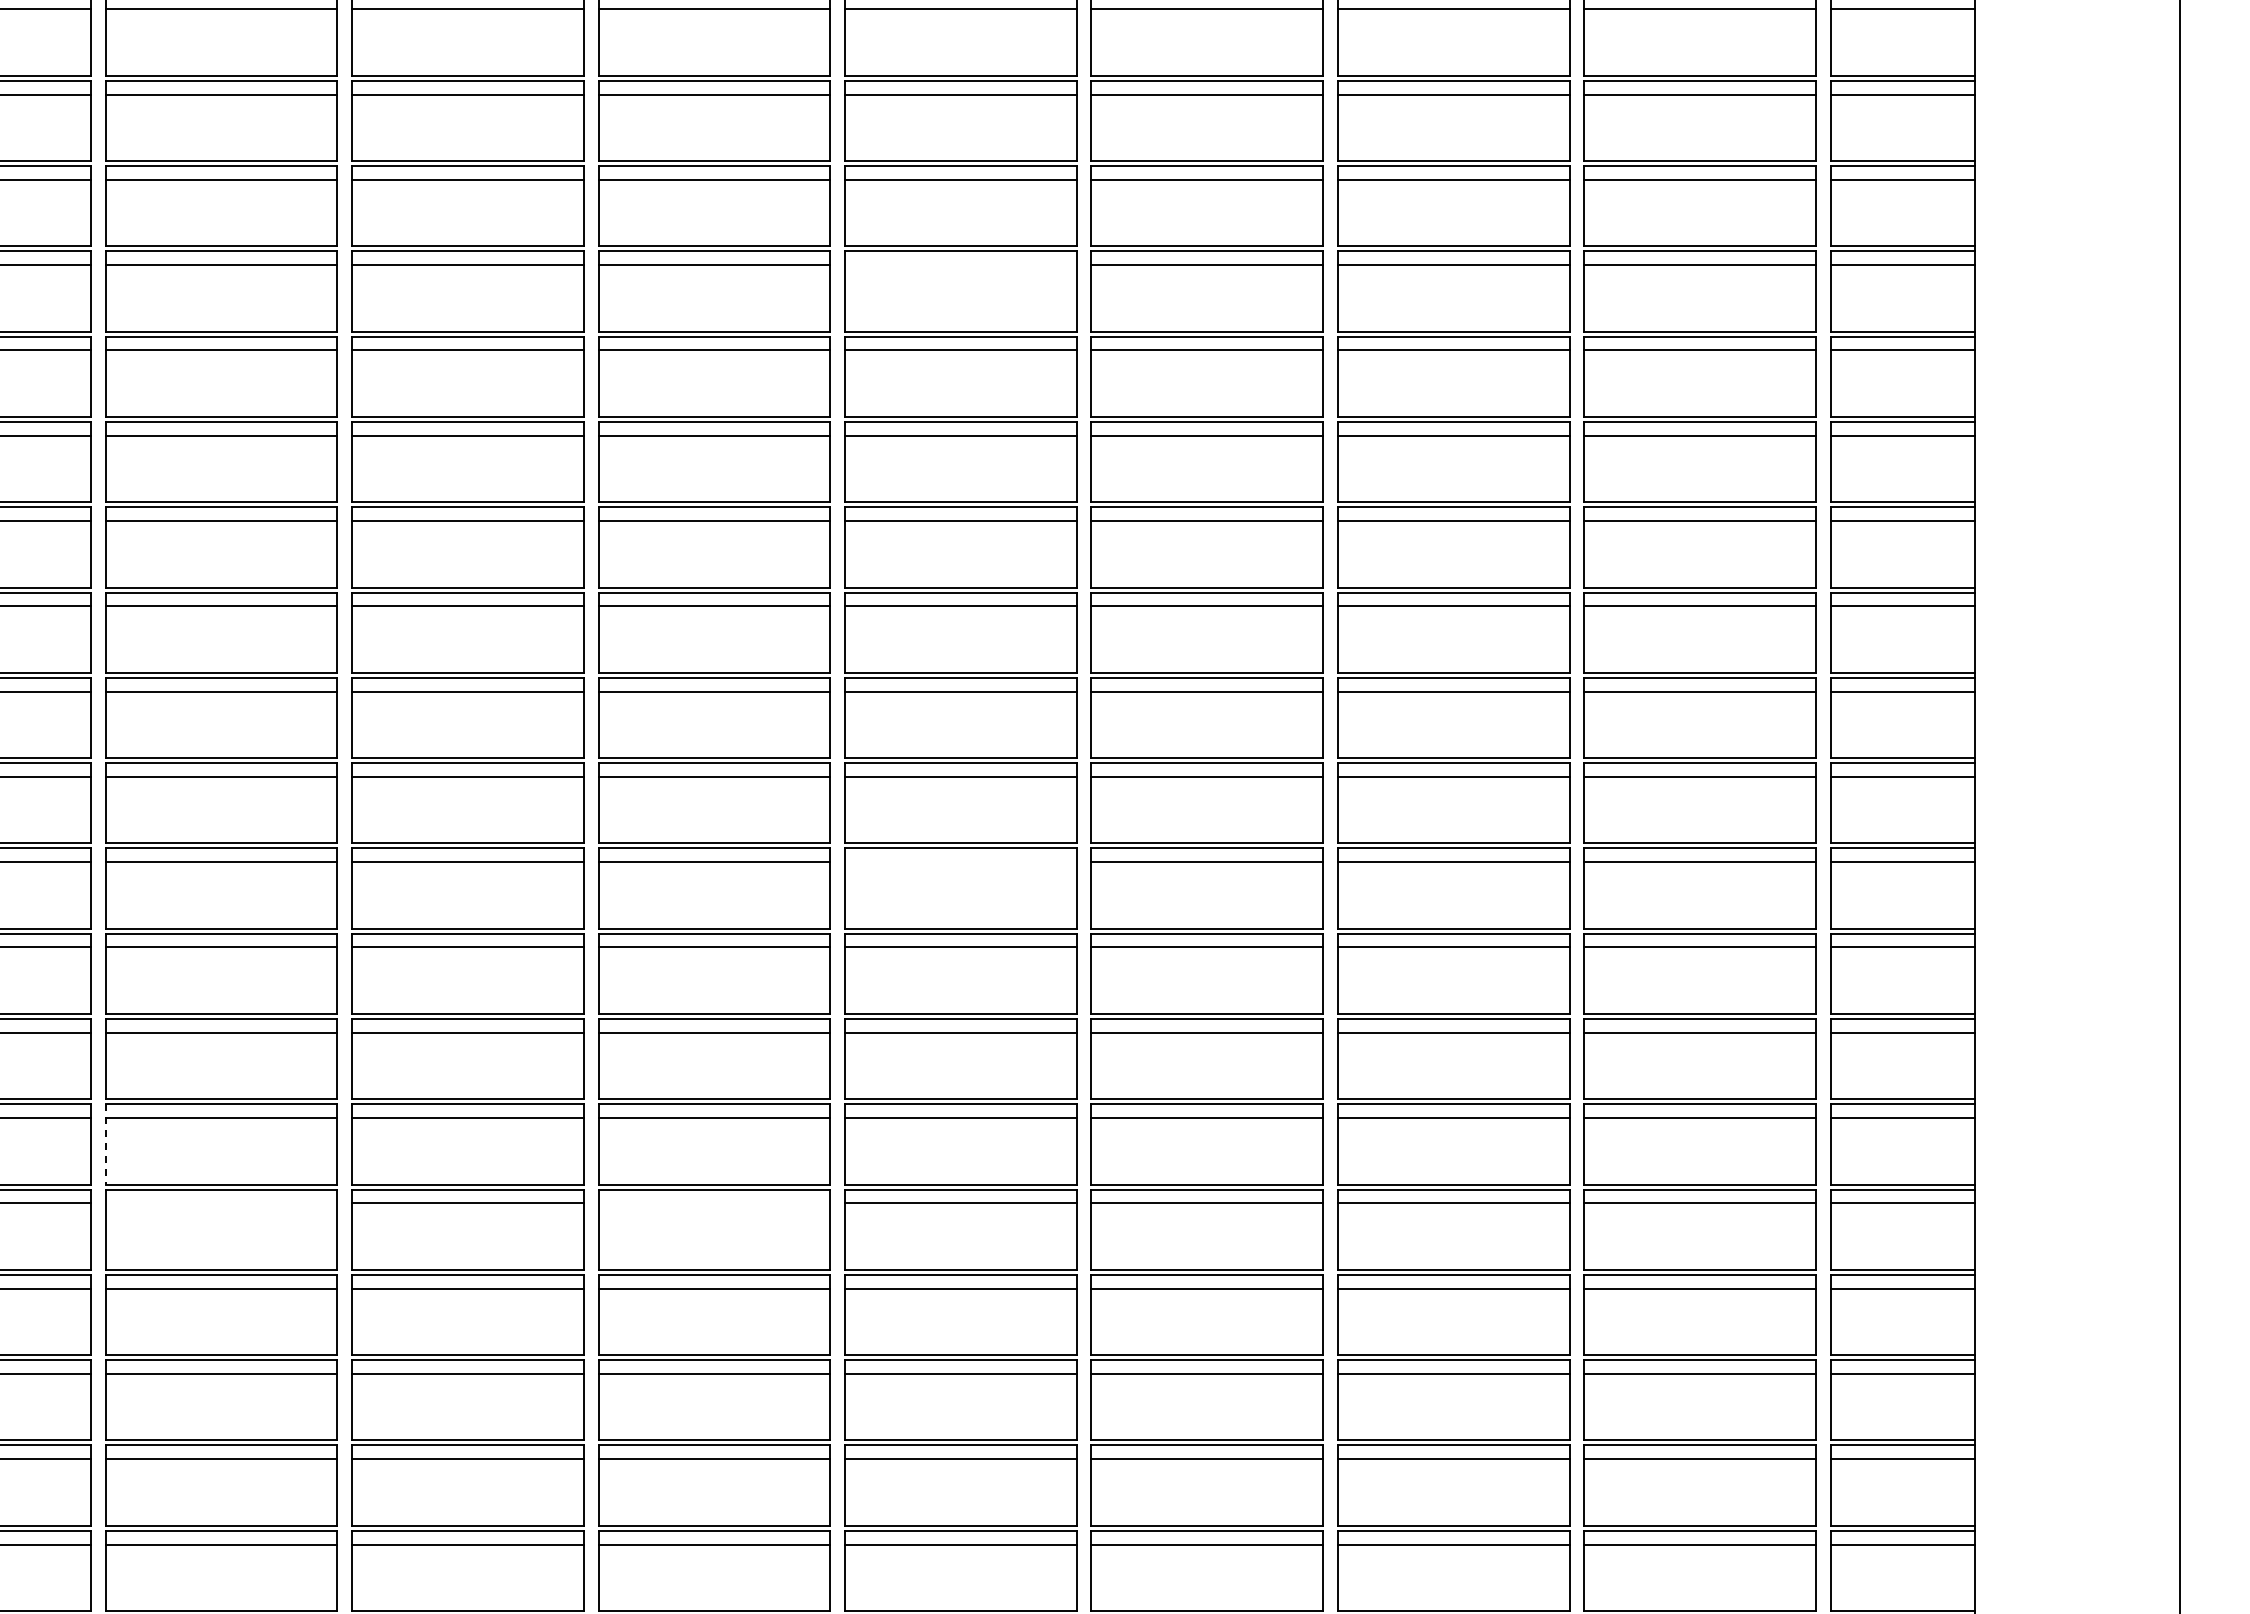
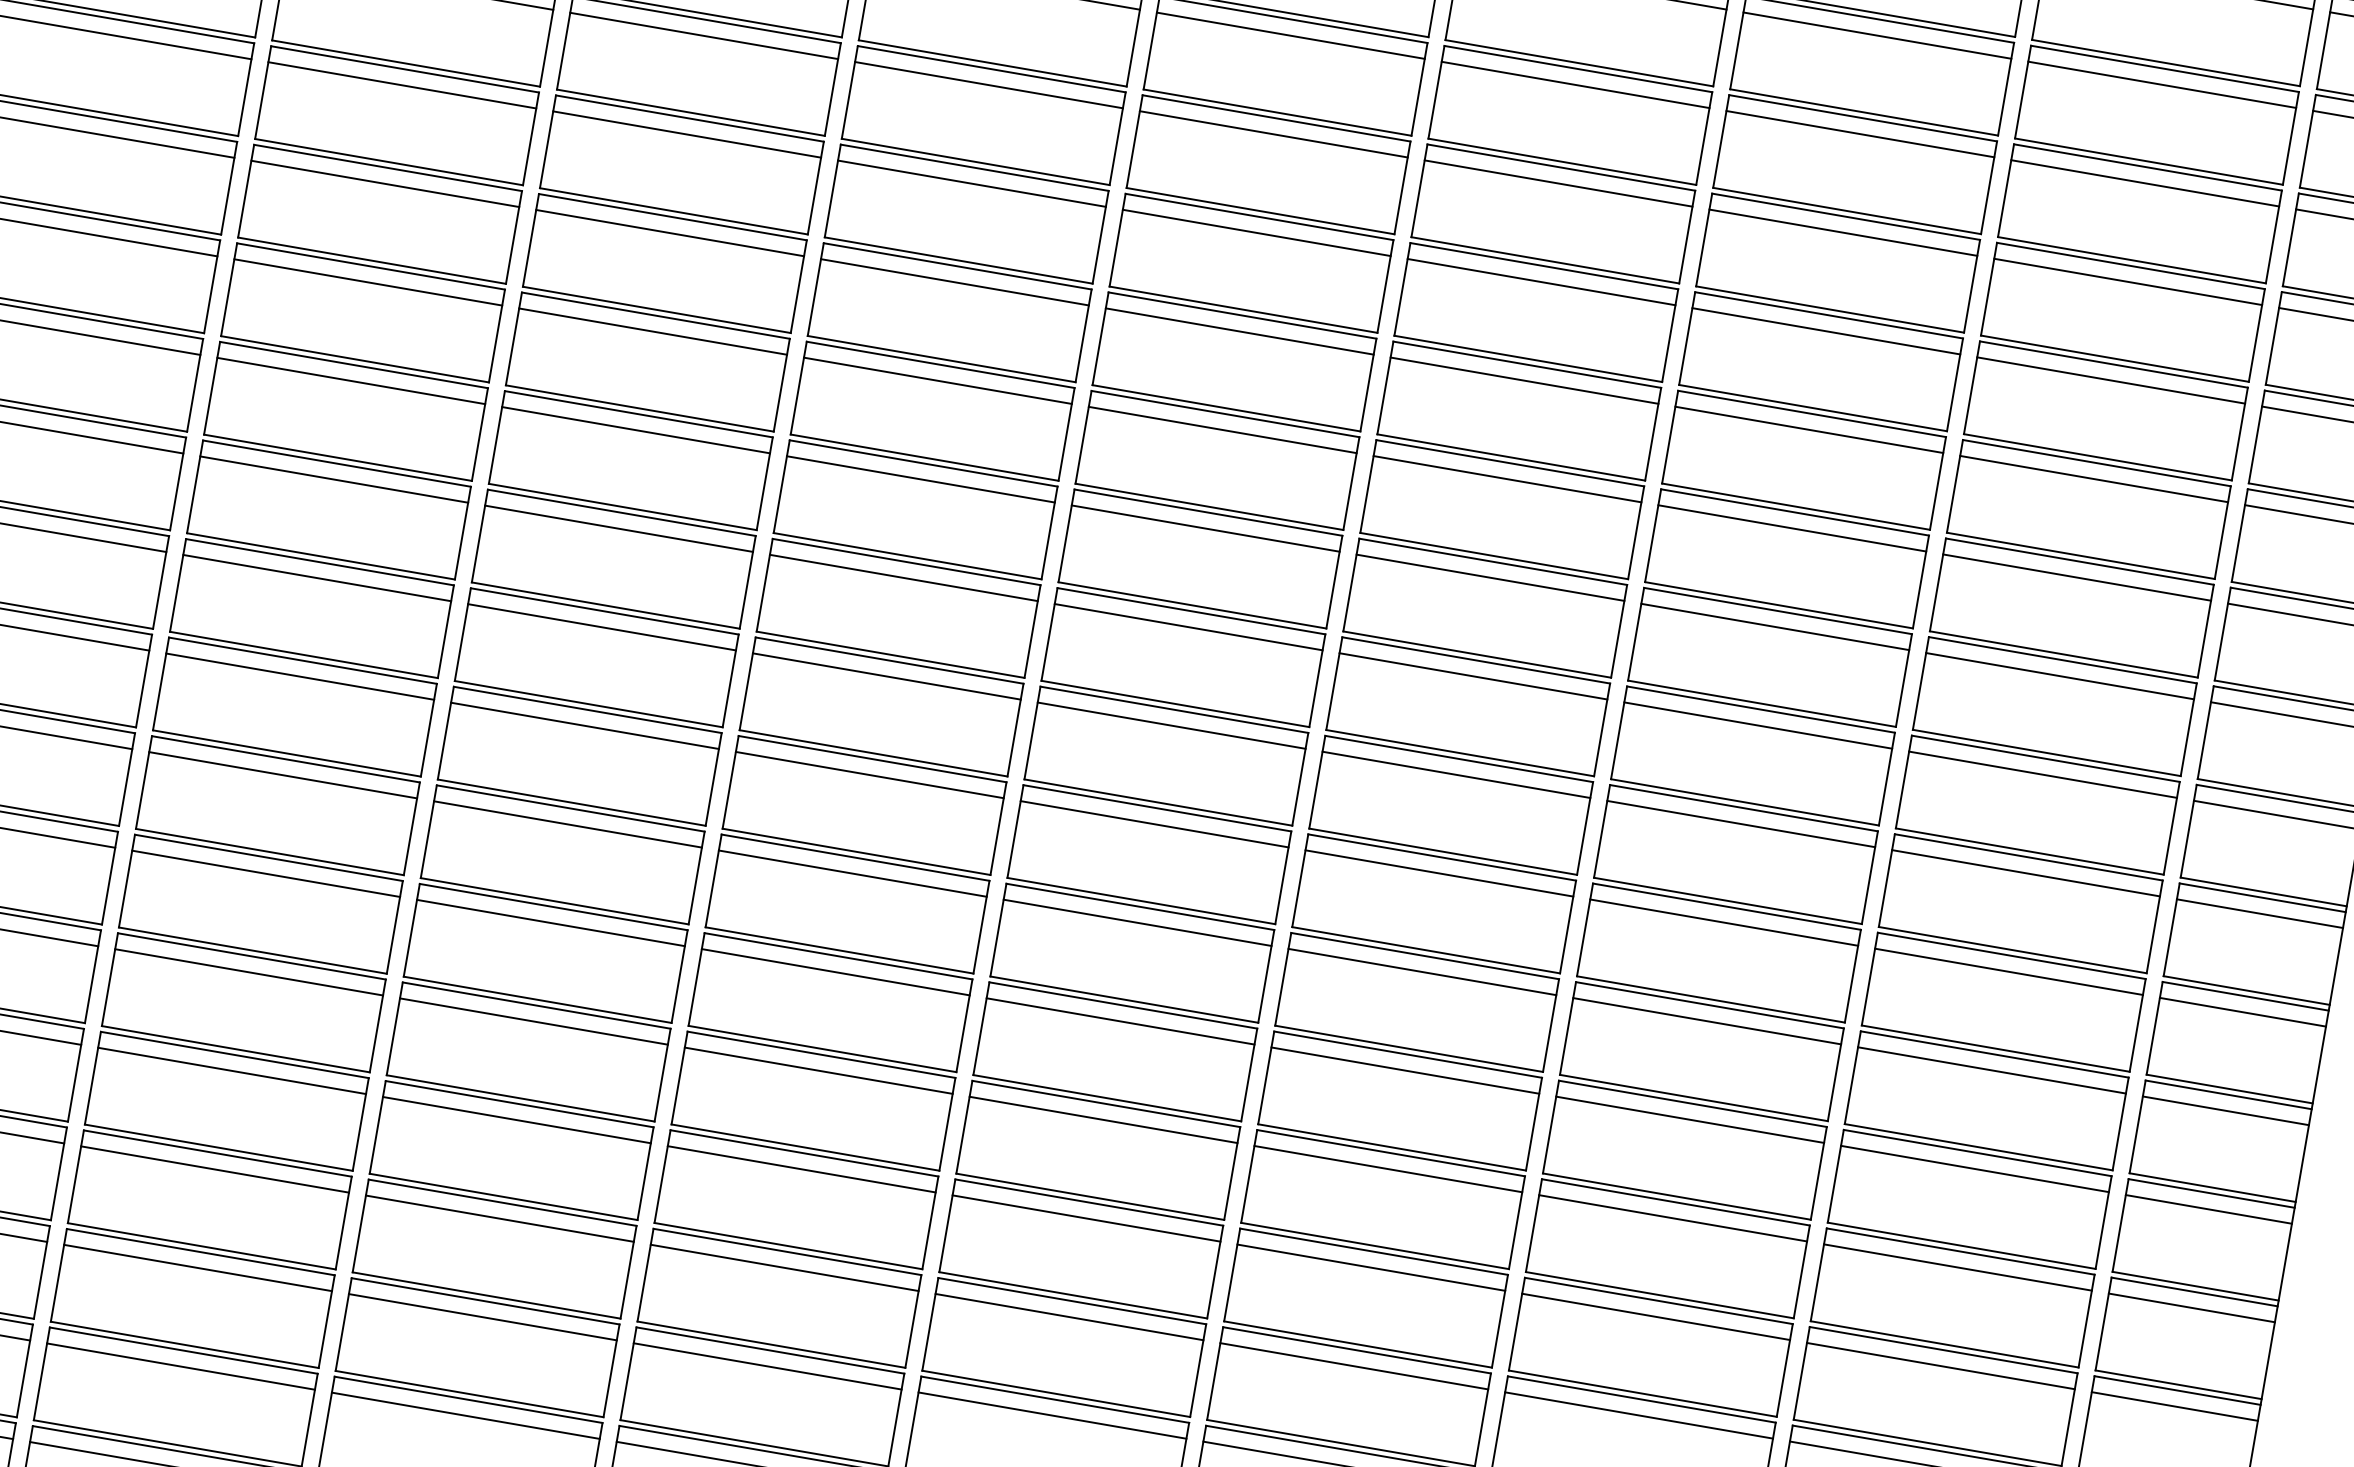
line: (960, 265) -> (1239, 331), added
line: (960, 862) -> (1120, 1021), added
line: (105, 1144) -> (75, 1176), dashed -> solid
line: (221, 1203) -> (198, 1268), added
line: (714, 1203) -> (767, 1366), added

